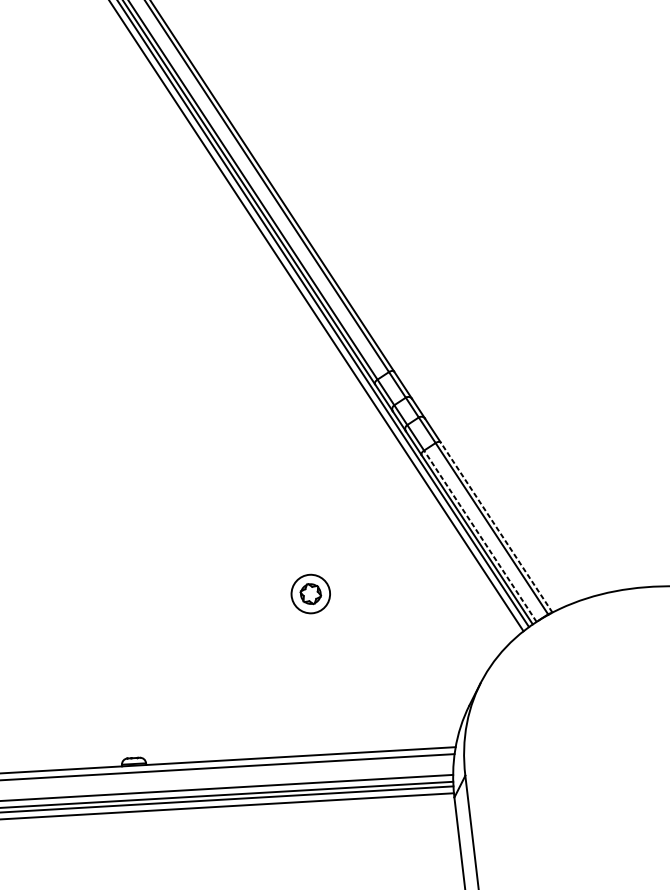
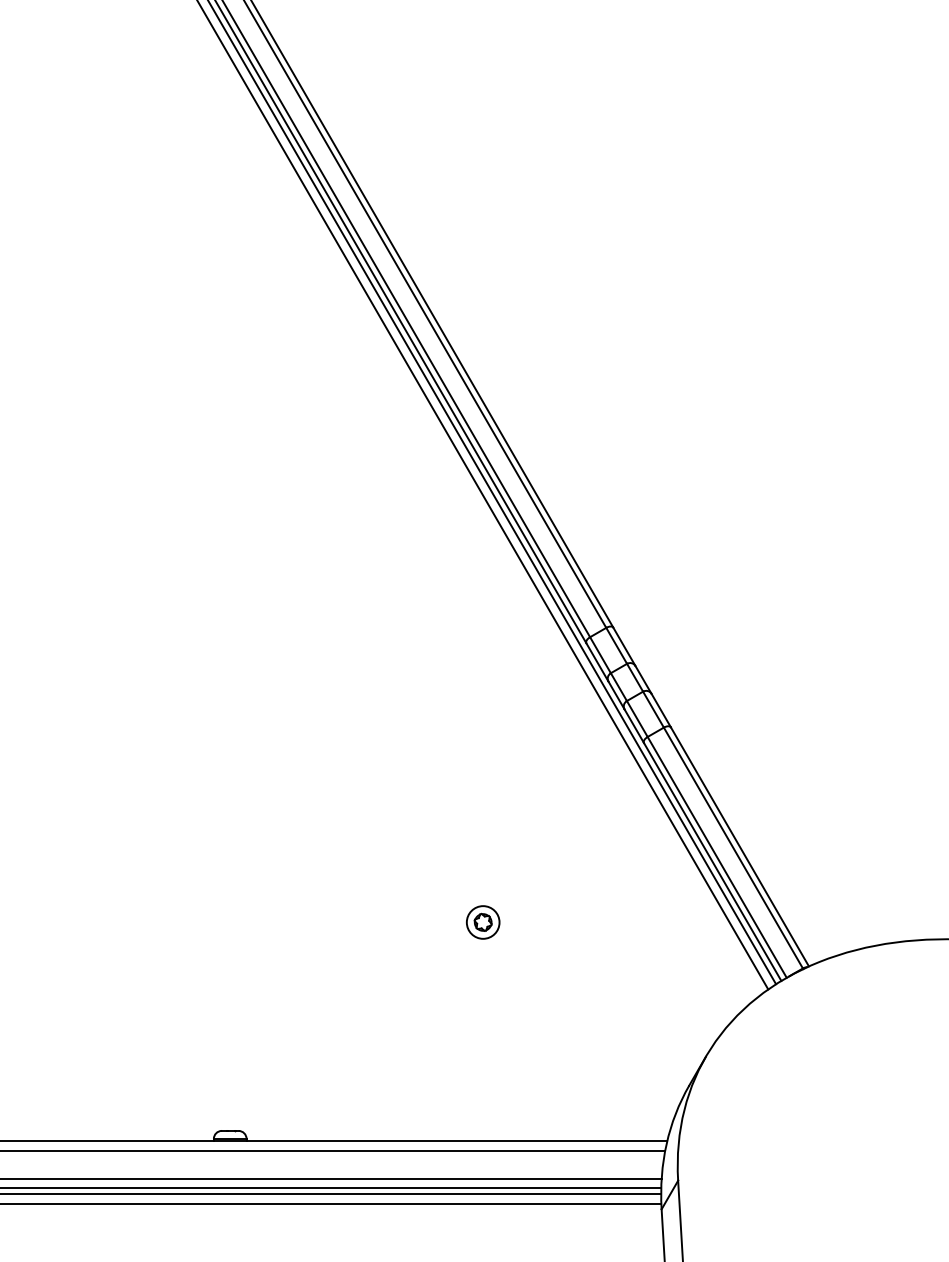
line: (496, 527) -> (739, 846), dashed -> solid
line: (479, 535) -> (716, 856), dashed -> solid
part: (311, 594) -> (483, 922), size x0.62

